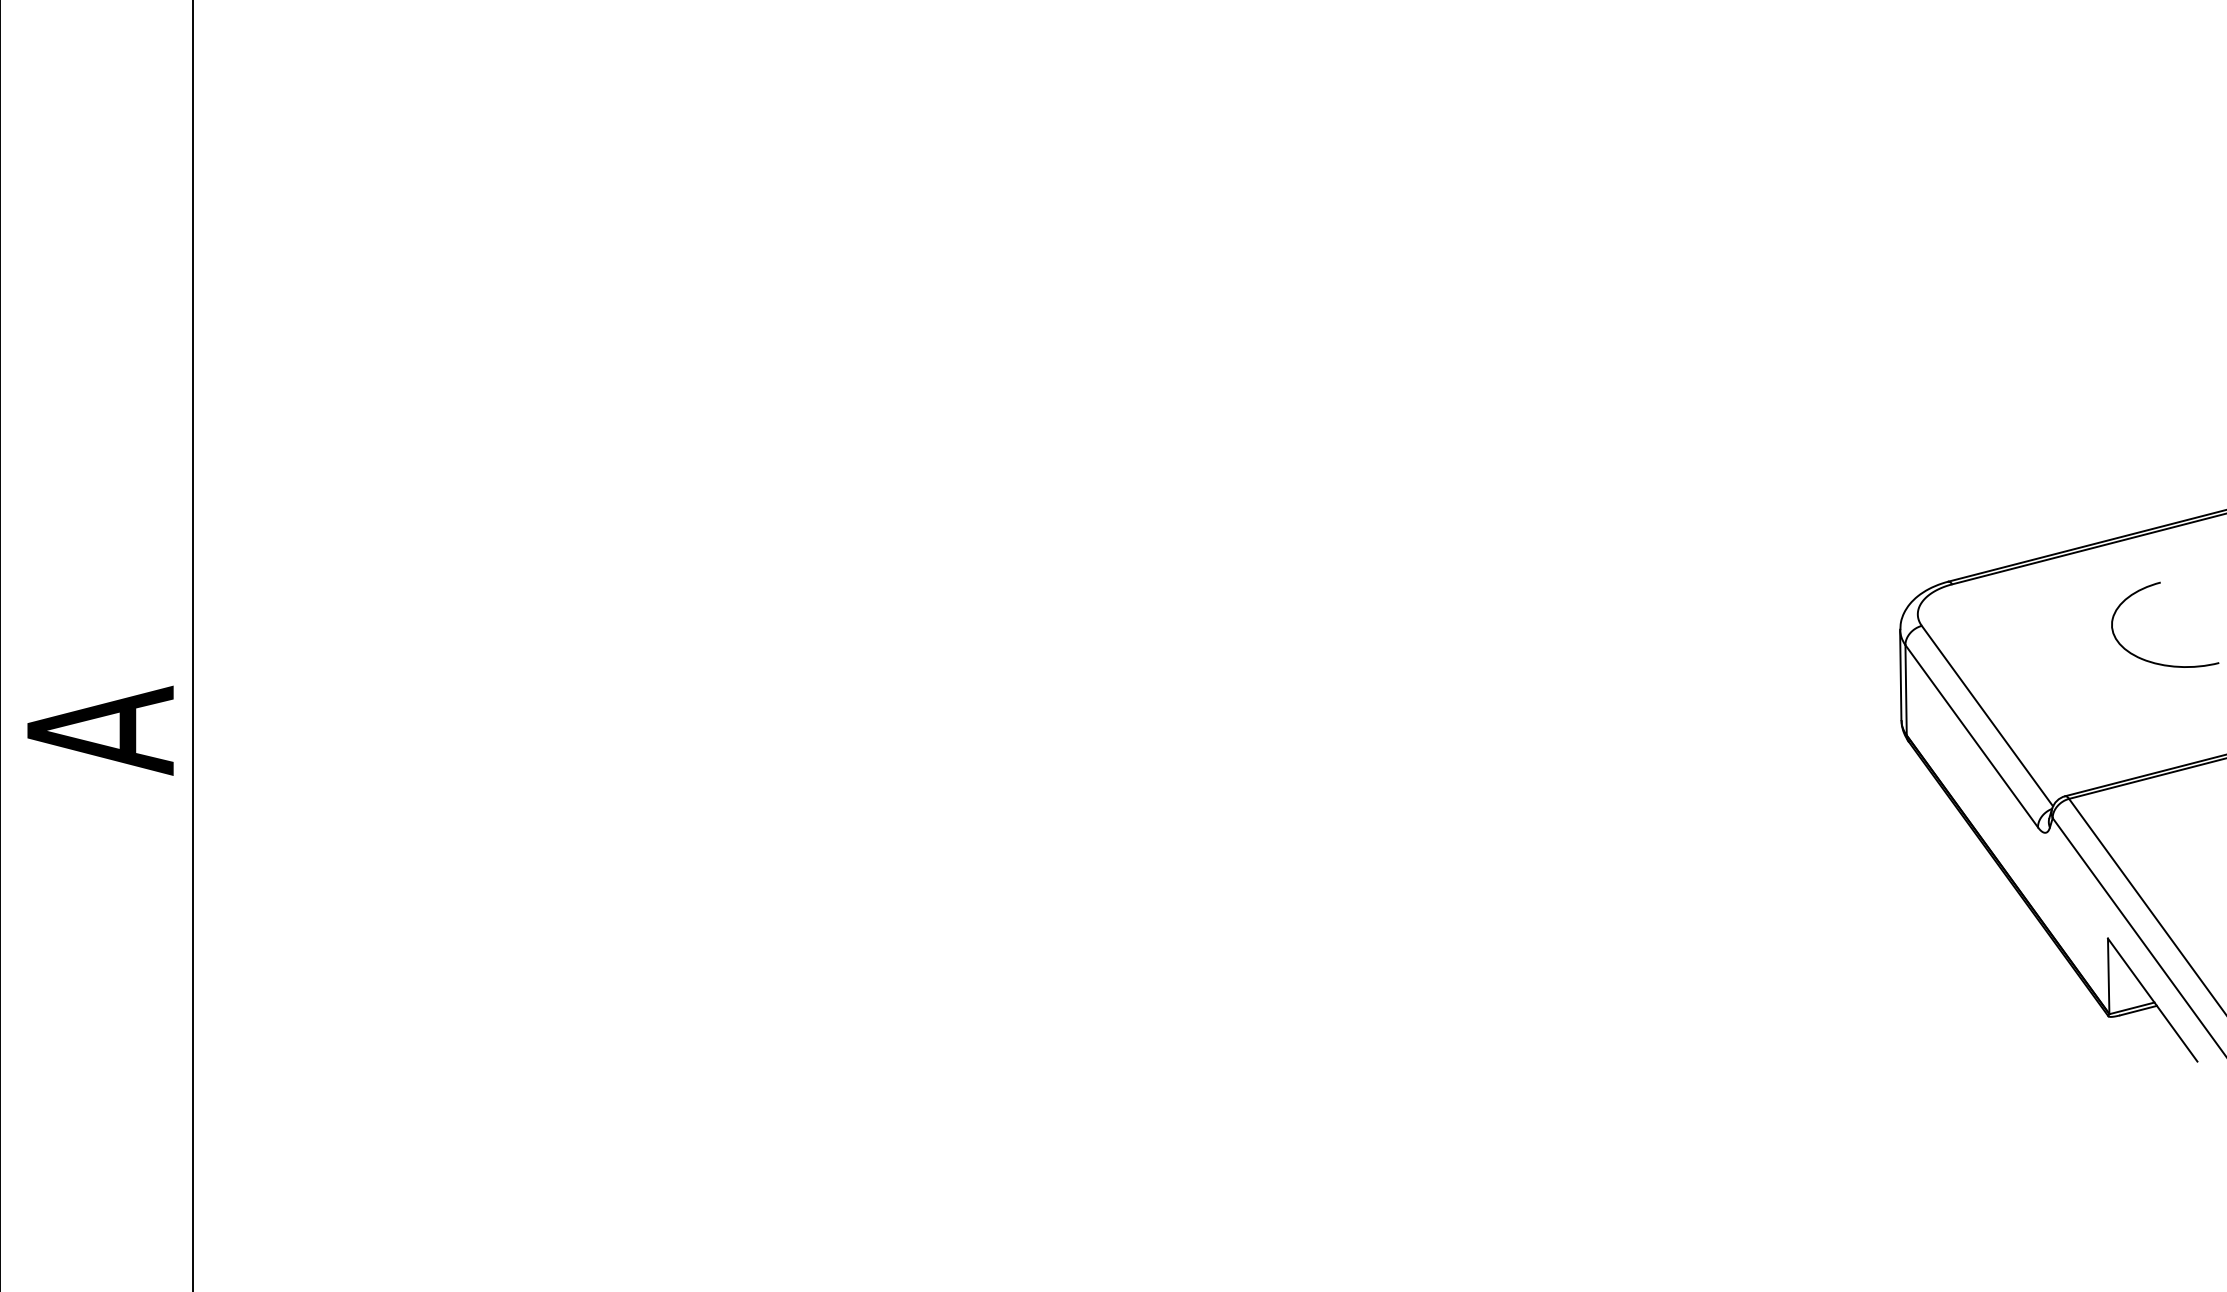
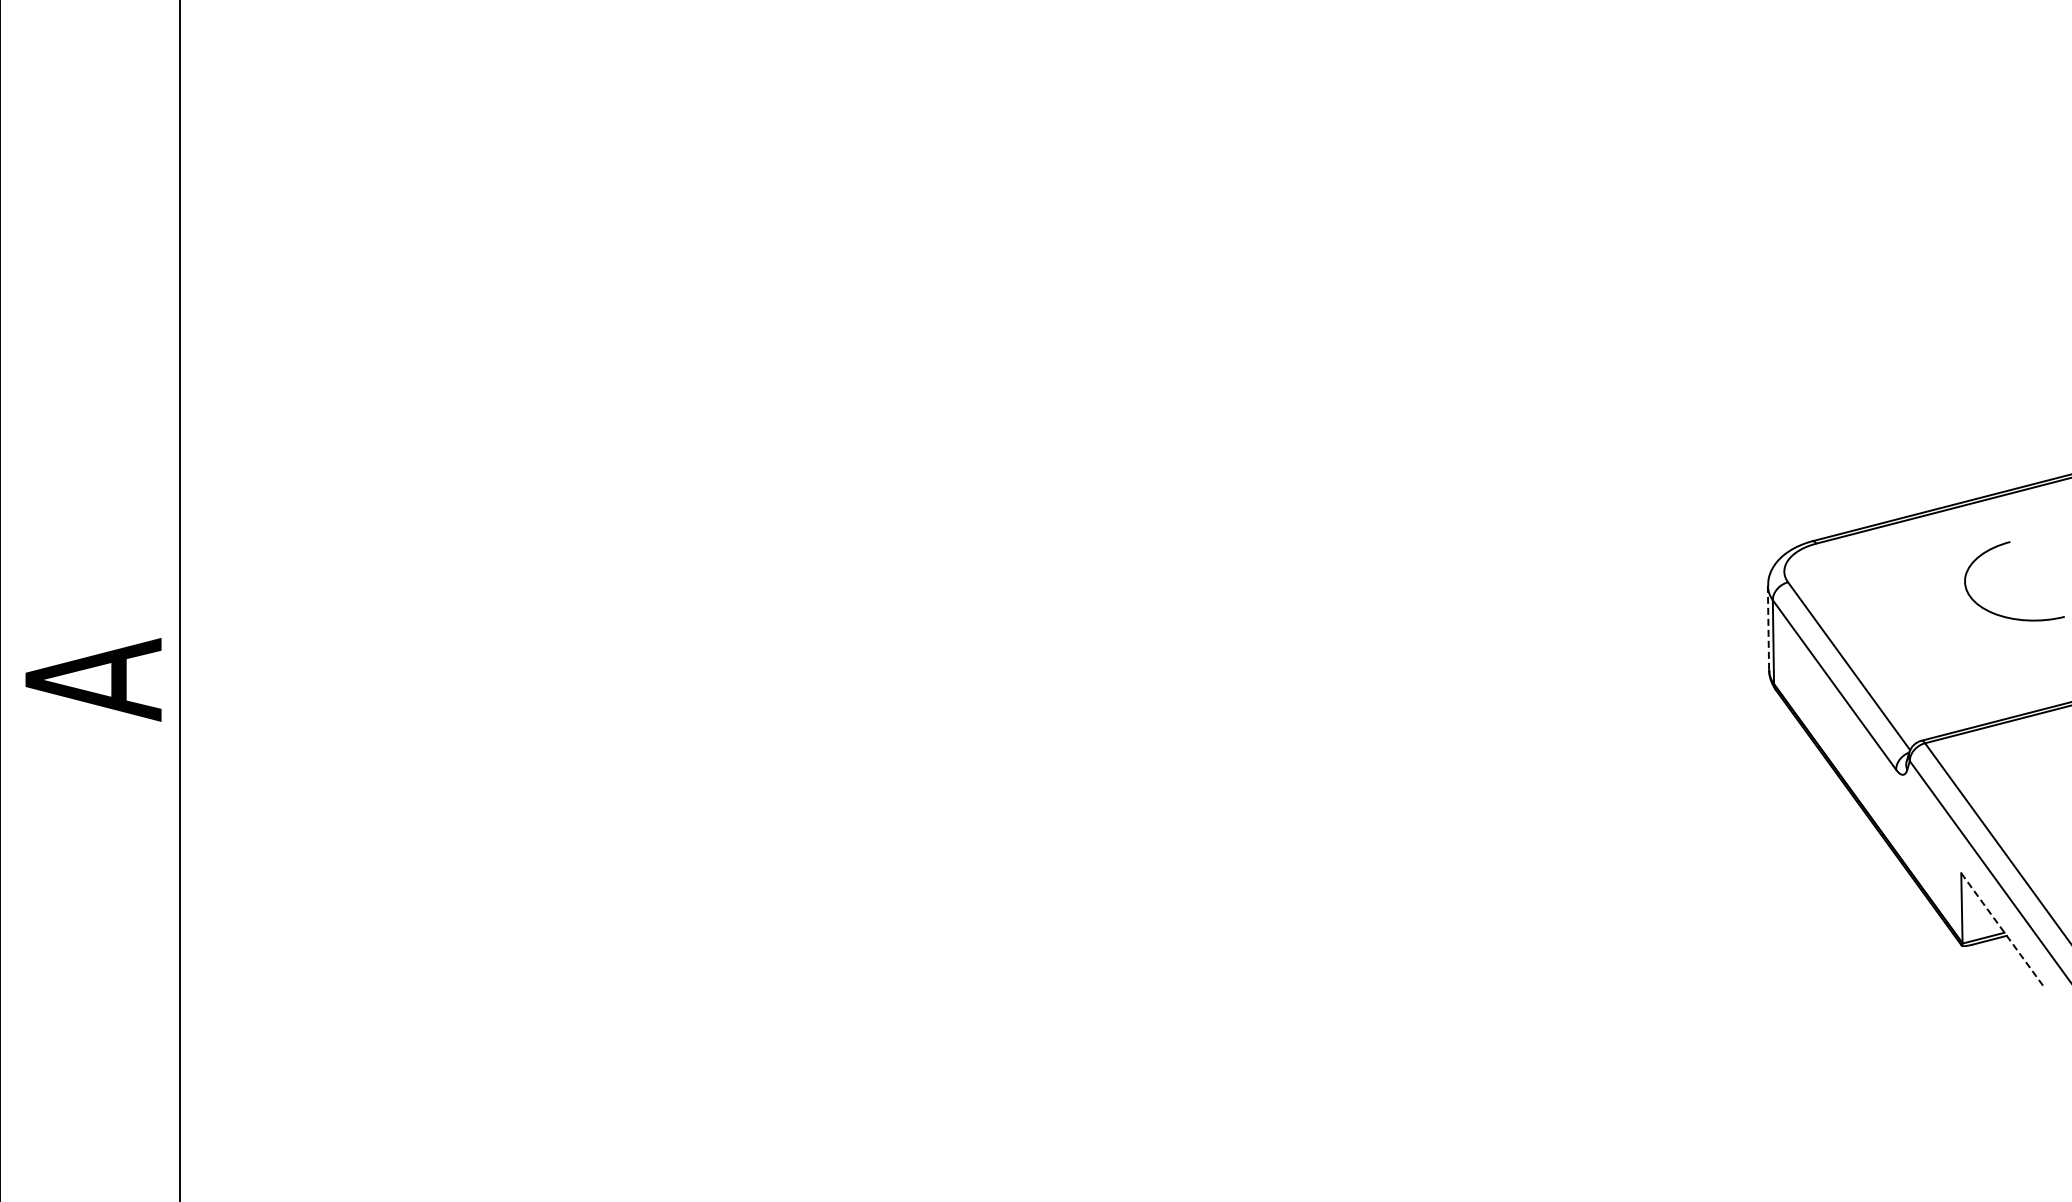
line: (1900, 675) -> (1768, 628), solid -> dashed
line: (2152, 1000) -> (2002, 930), solid -> dashed

